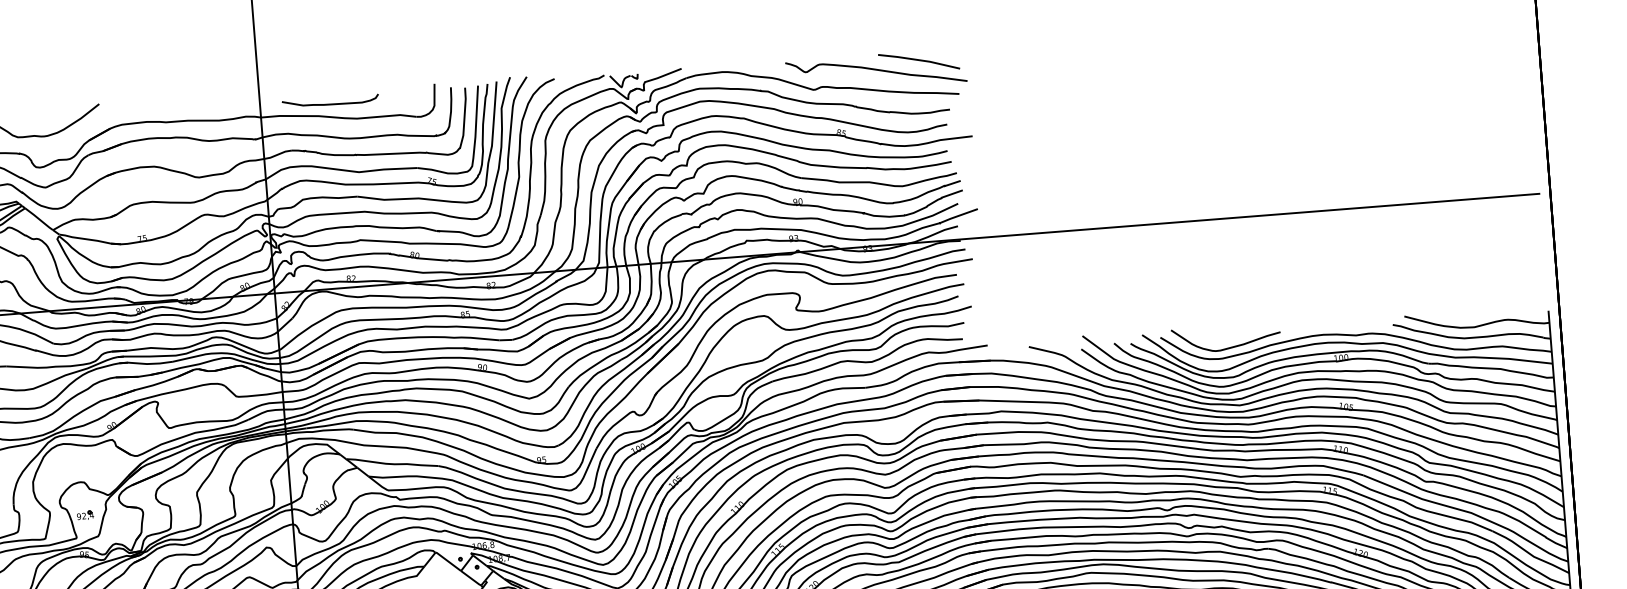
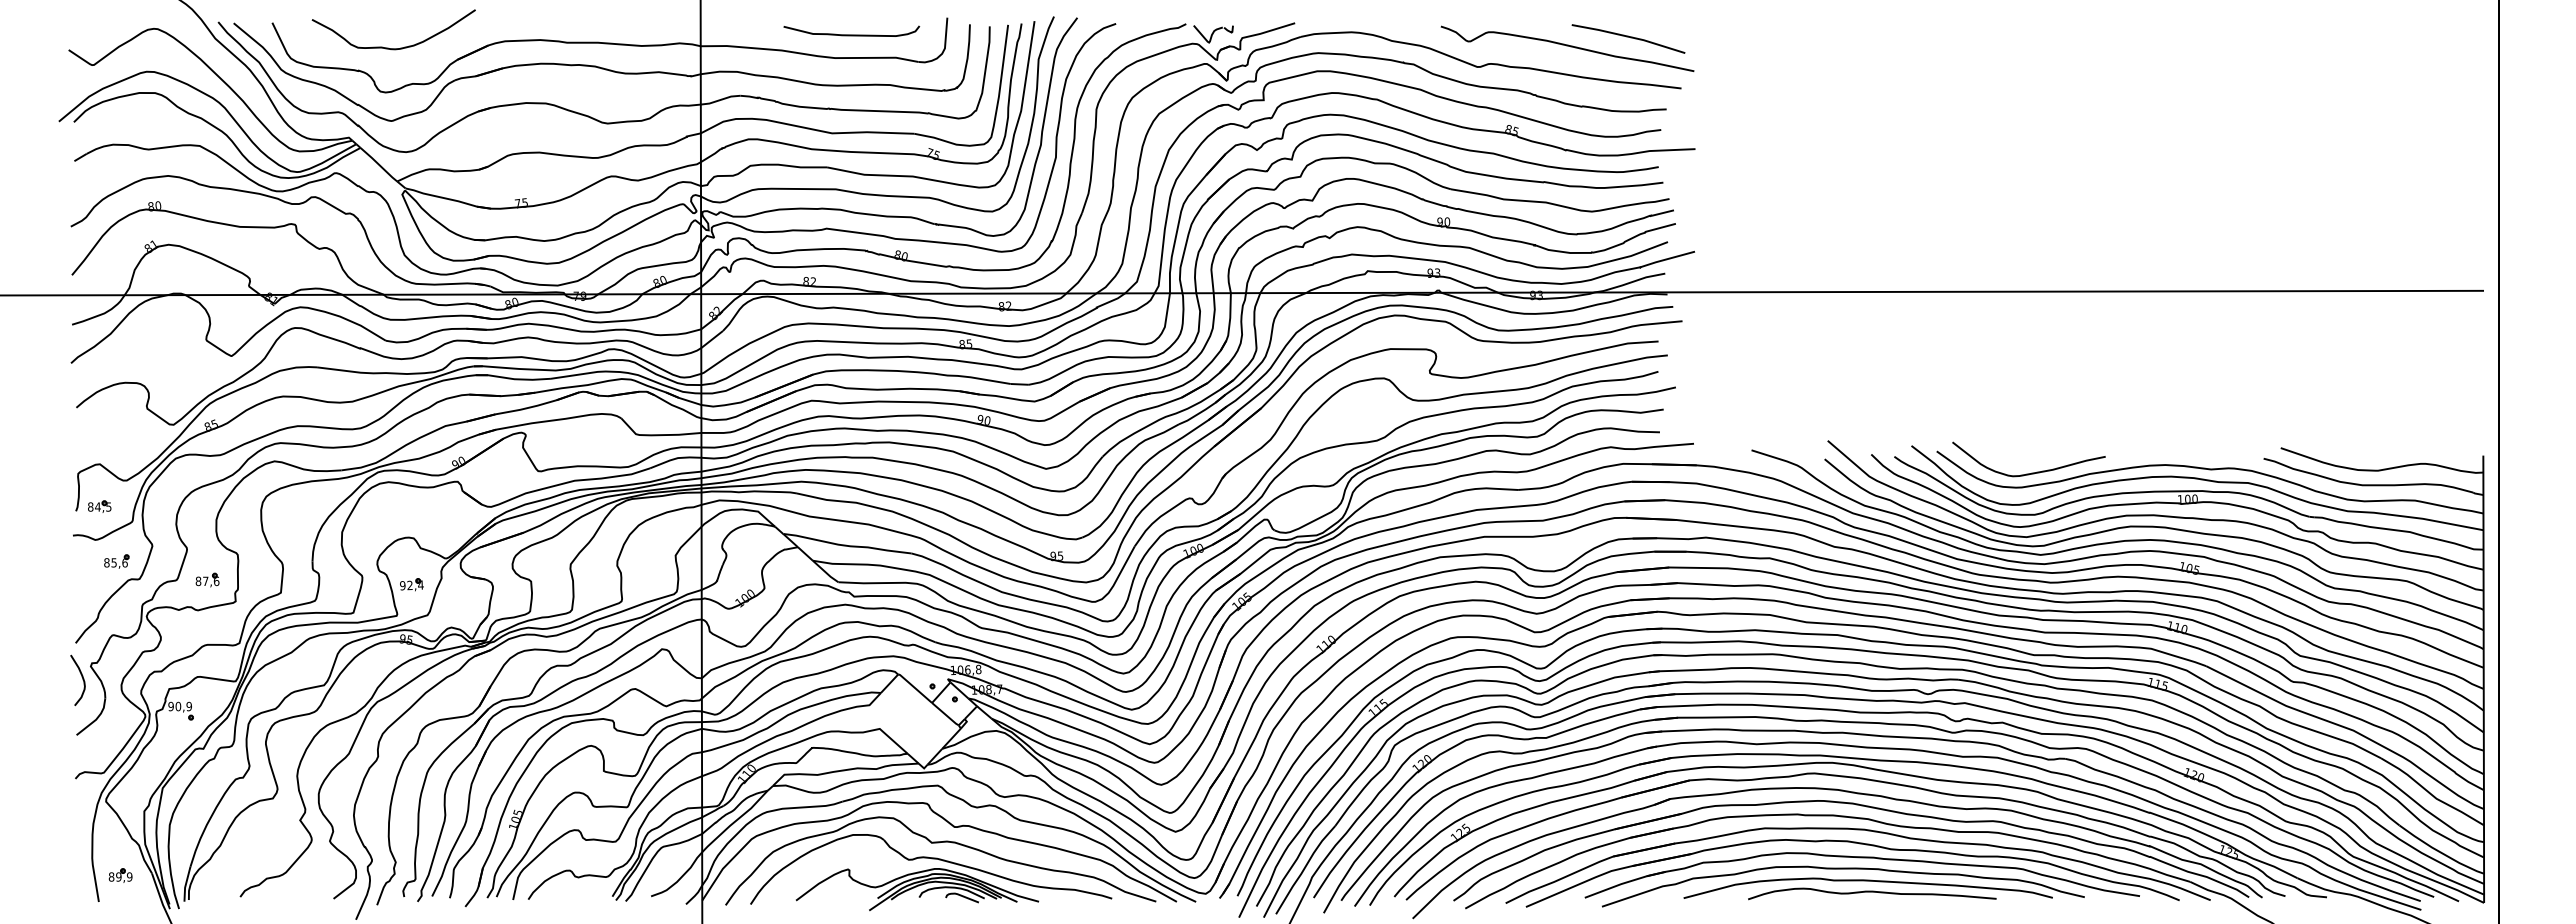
curve: (330, 103) -> (851, 34), moved

